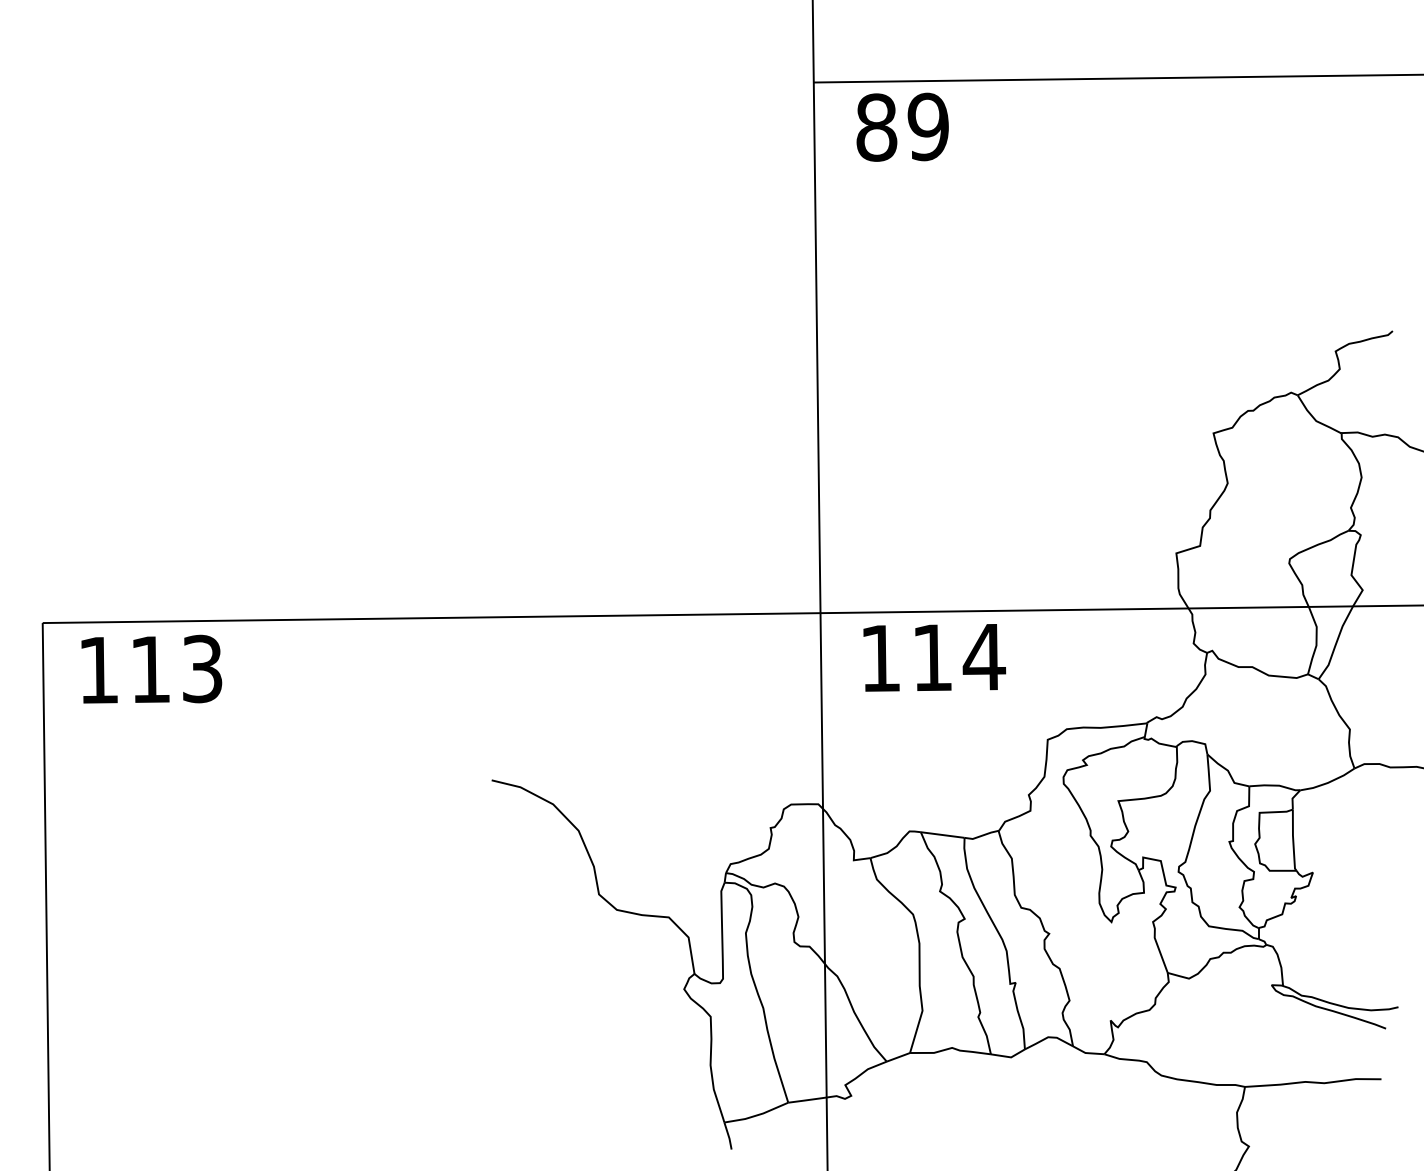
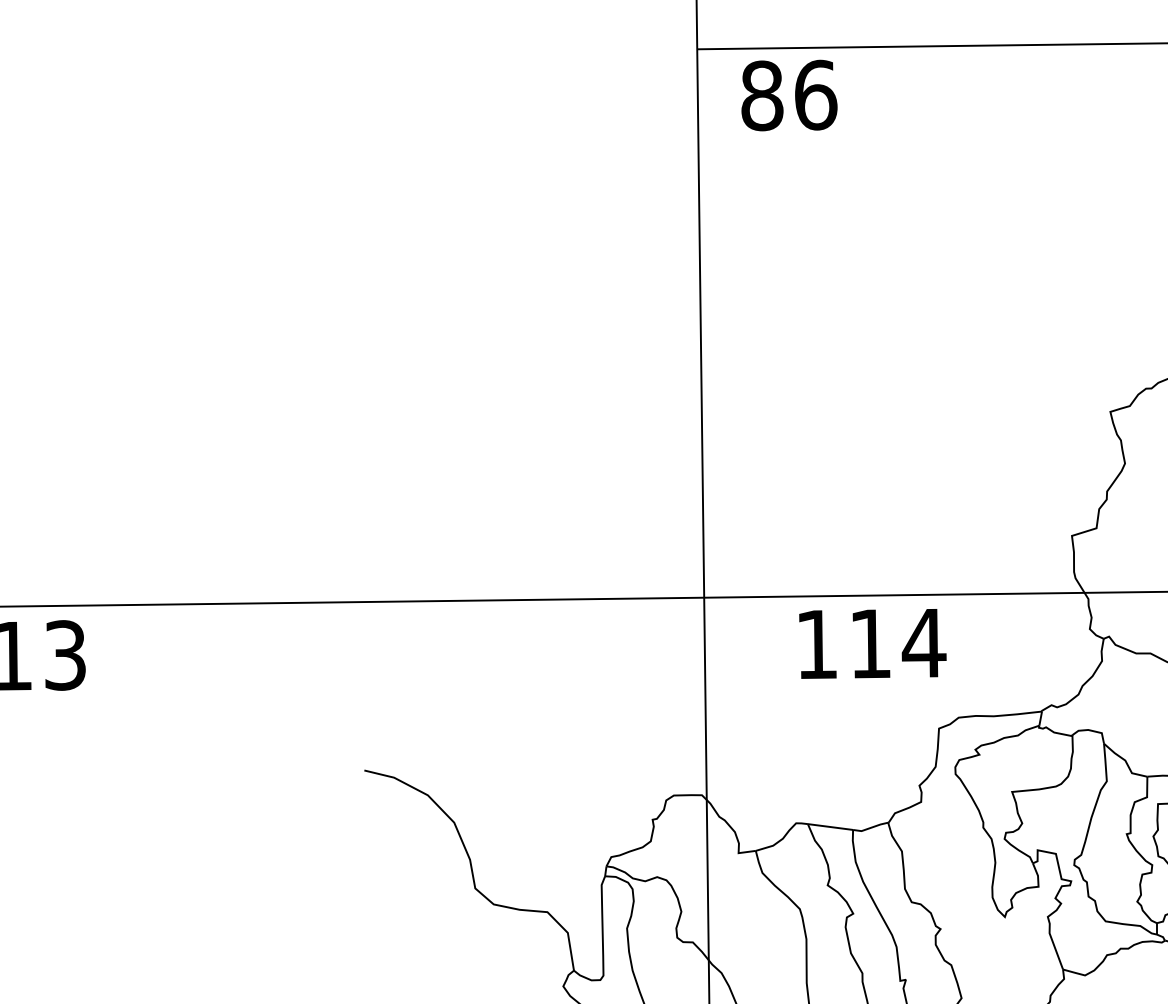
text: (928, 126) -> (815, 94), 89 -> 86
text: (934, 657) -> (872, 643), moved

